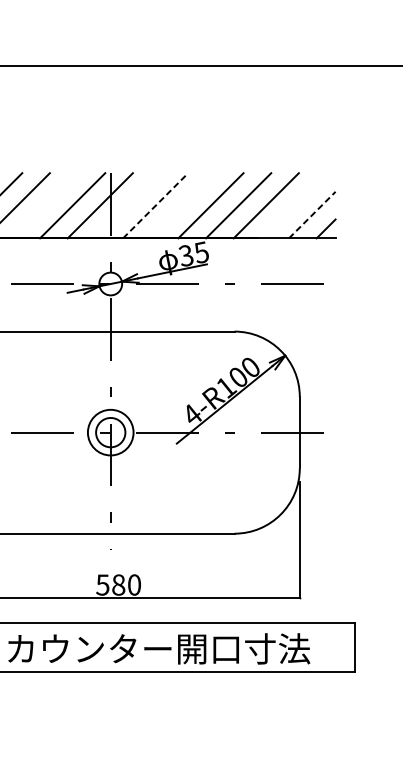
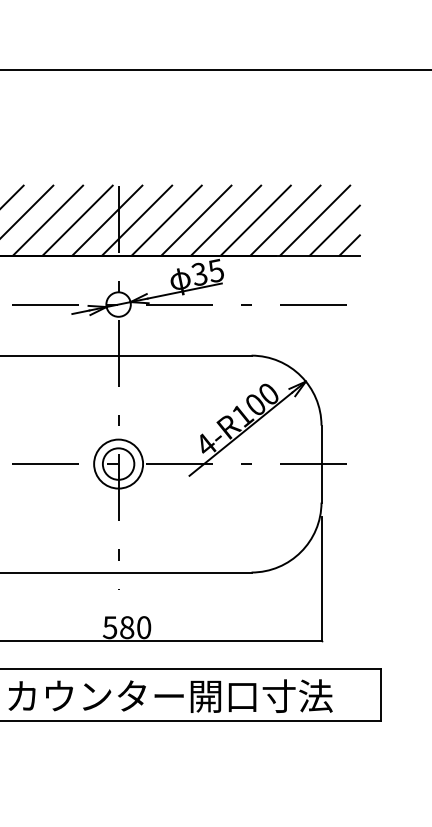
line: (45, 205) -> (48, 220), added
line: (128, 205) -> (137, 220), added
line: (156, 205) -> (167, 220), dashed -> solid
line: (183, 205) -> (196, 220), added
line: (294, 205) -> (315, 220), added
line: (312, 214) -> (335, 230), dashed -> solid

